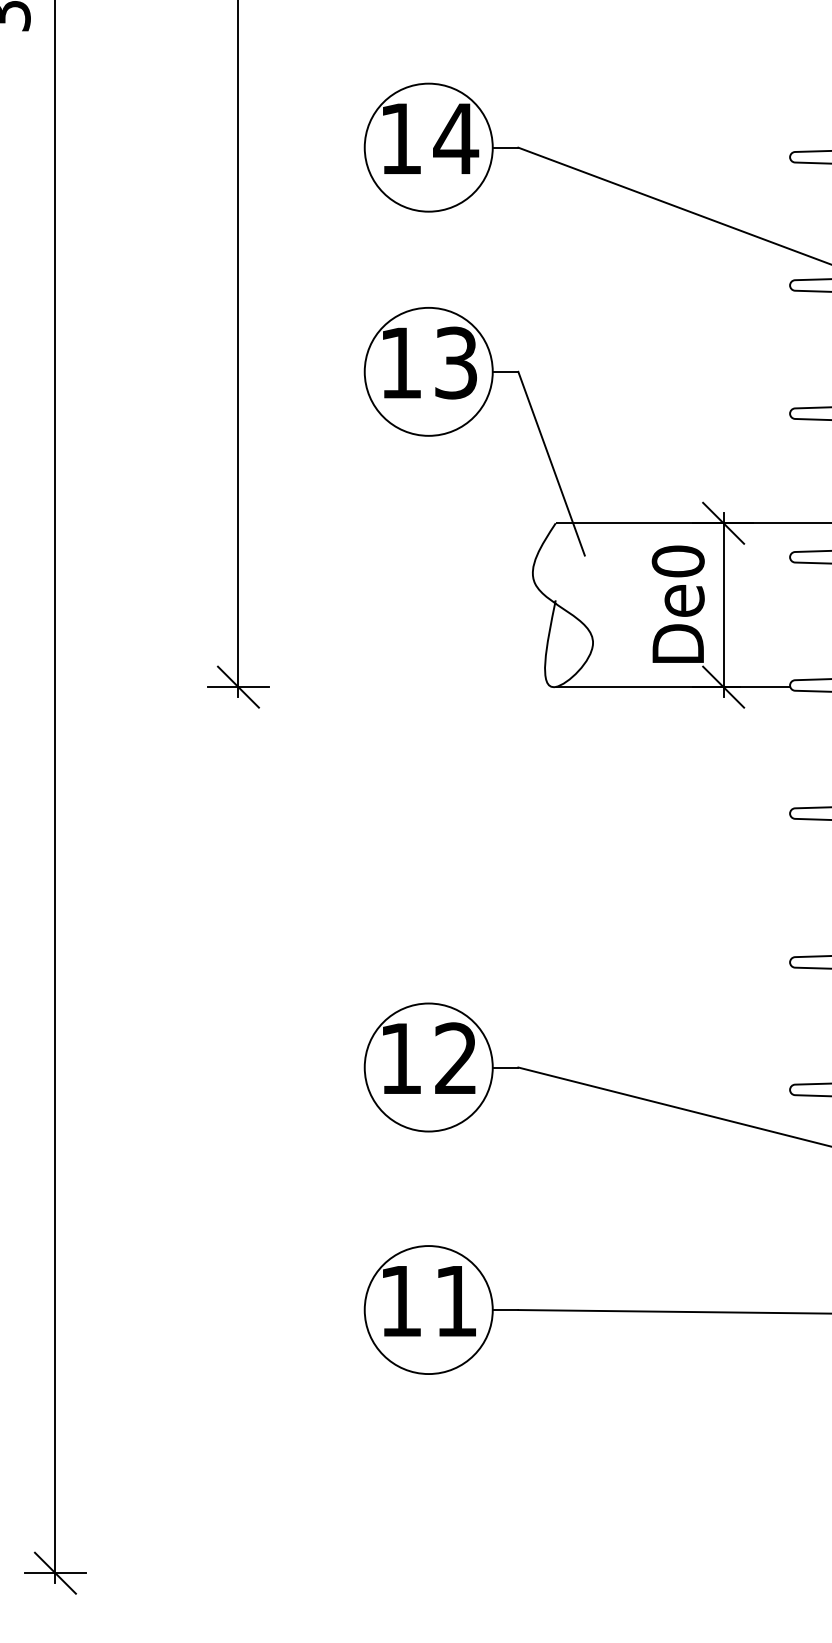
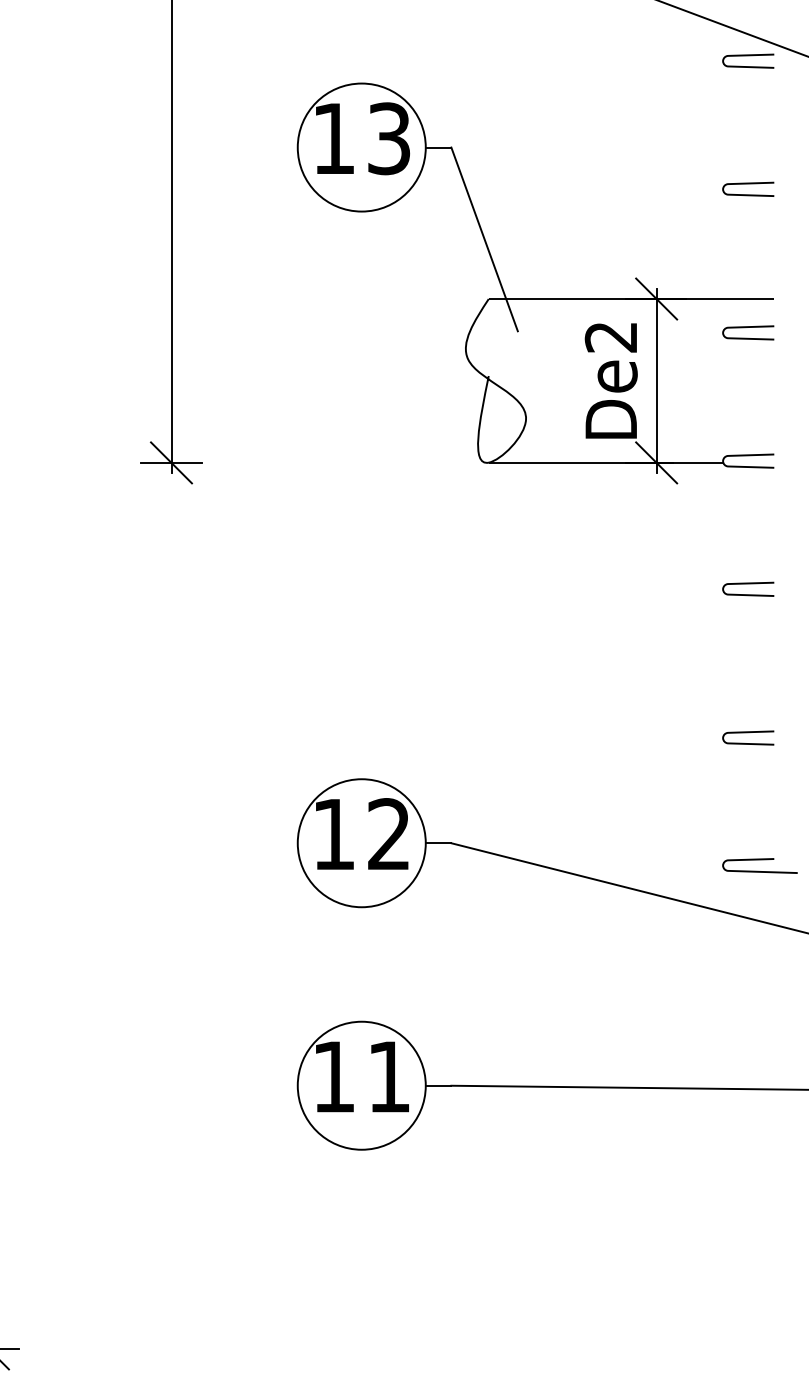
text: (677, 561) -> (610, 337), De0 -> De2

